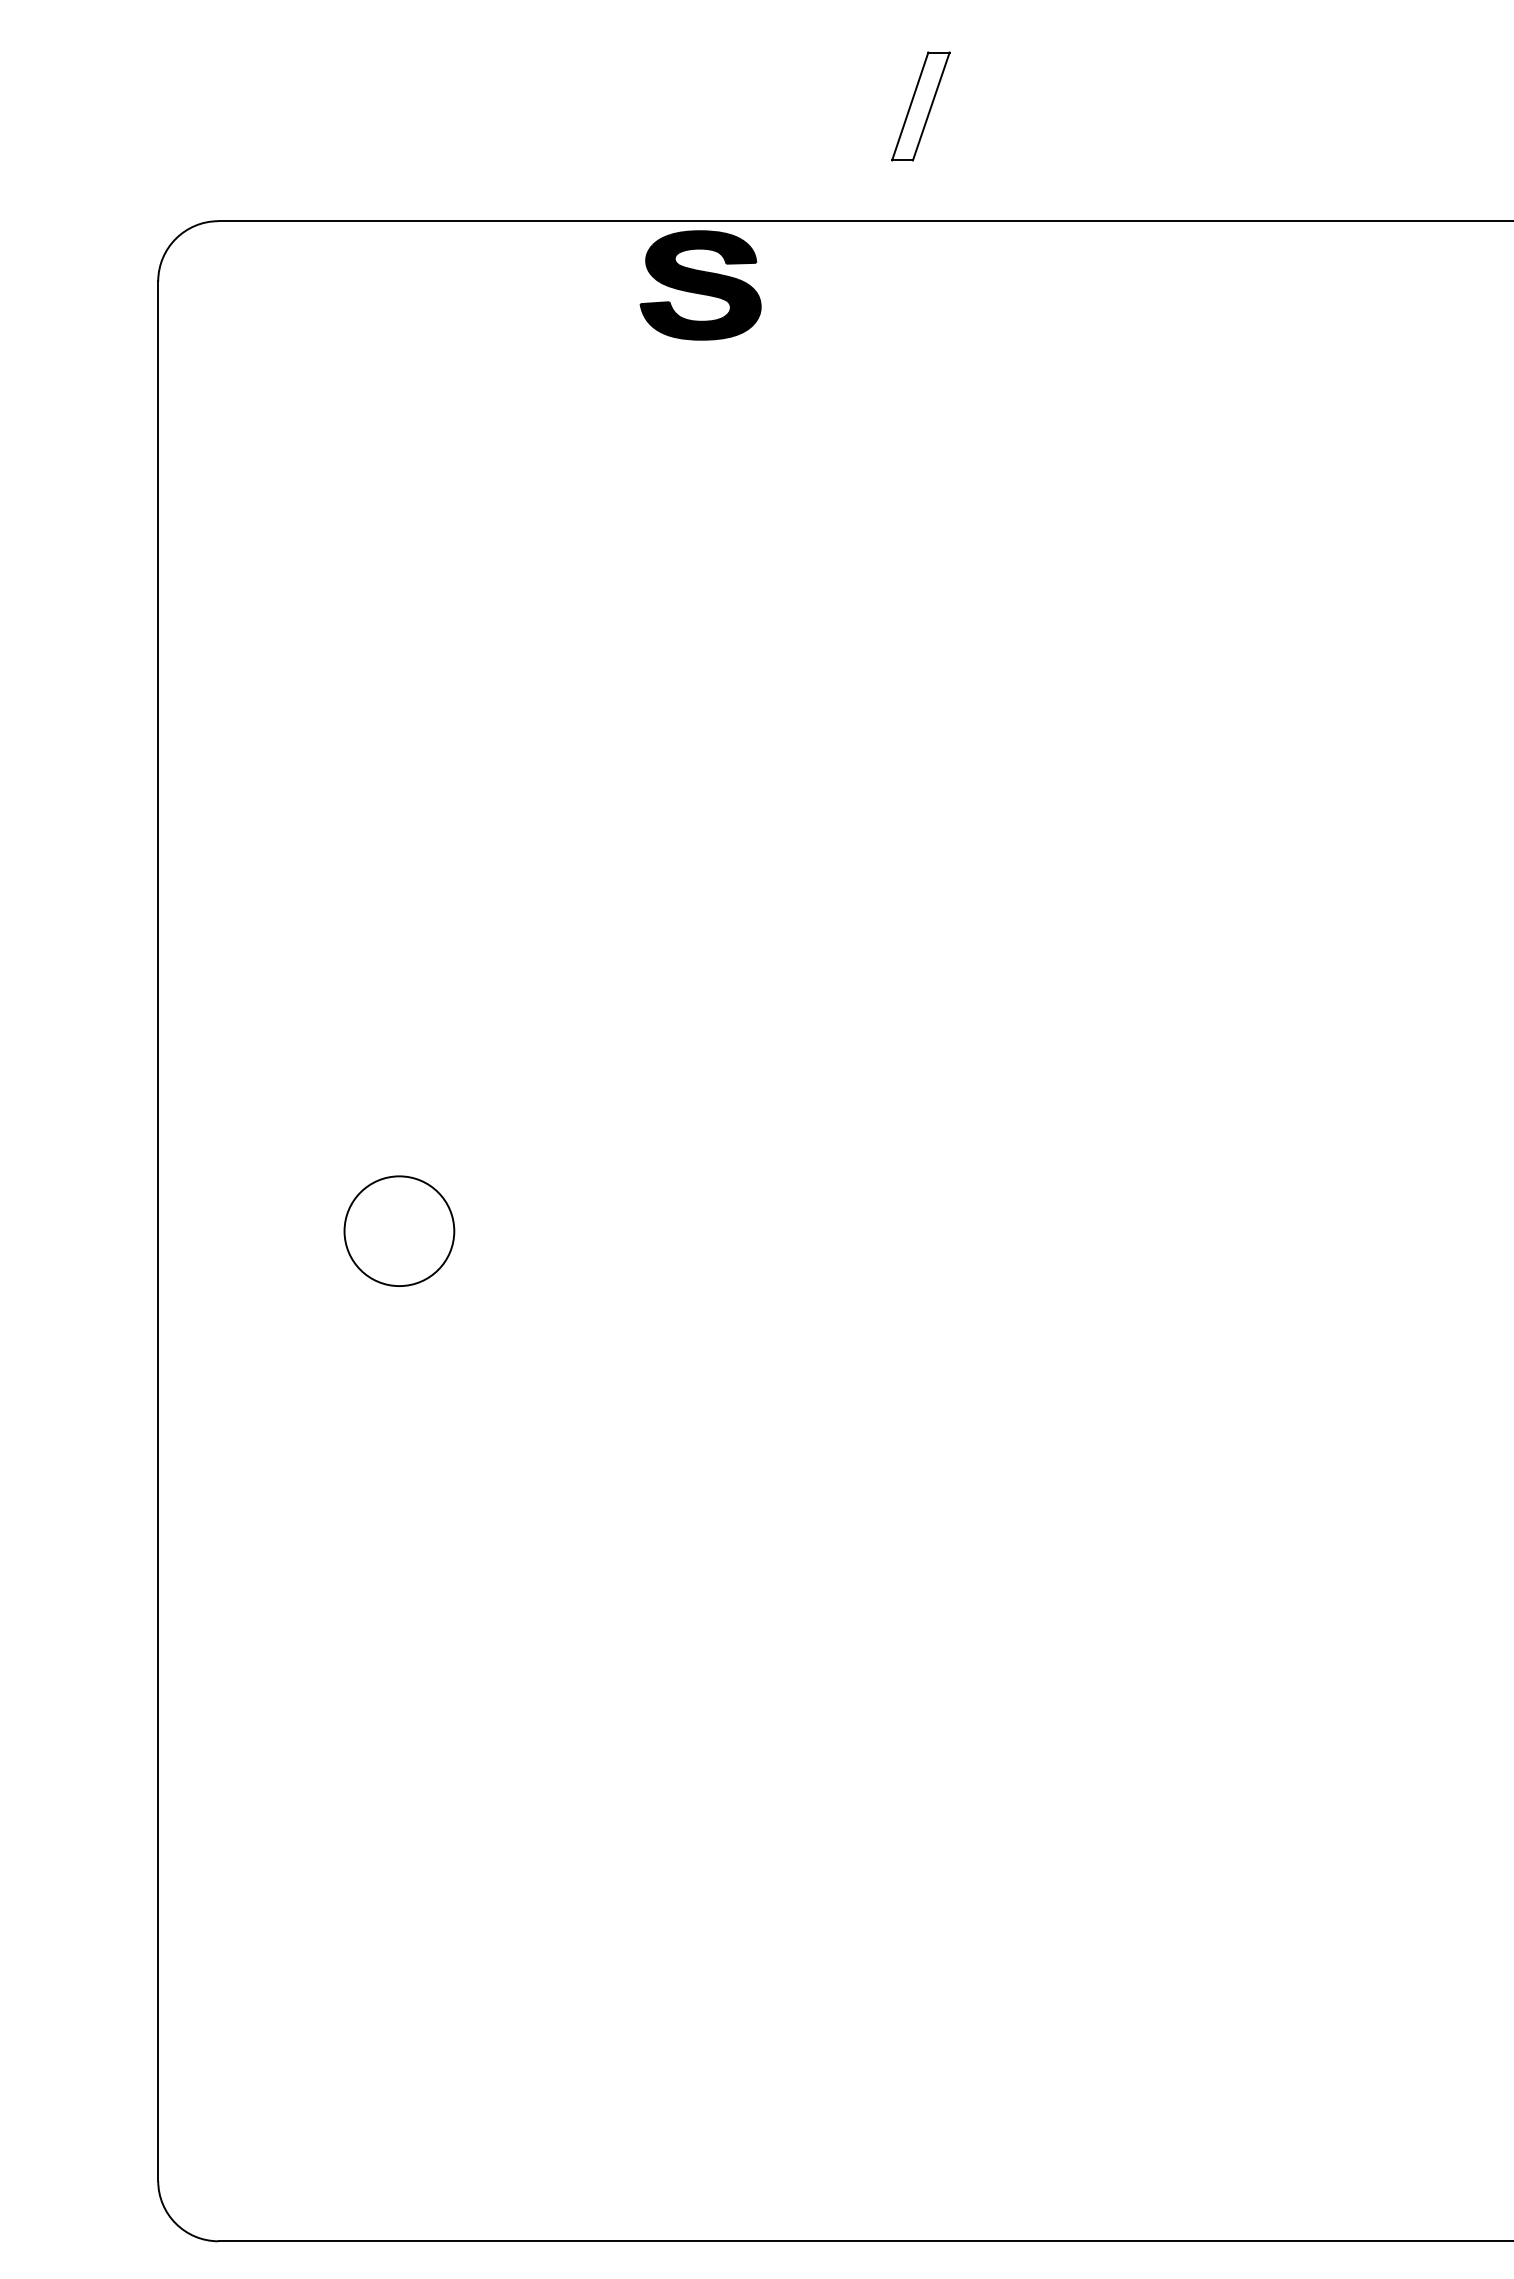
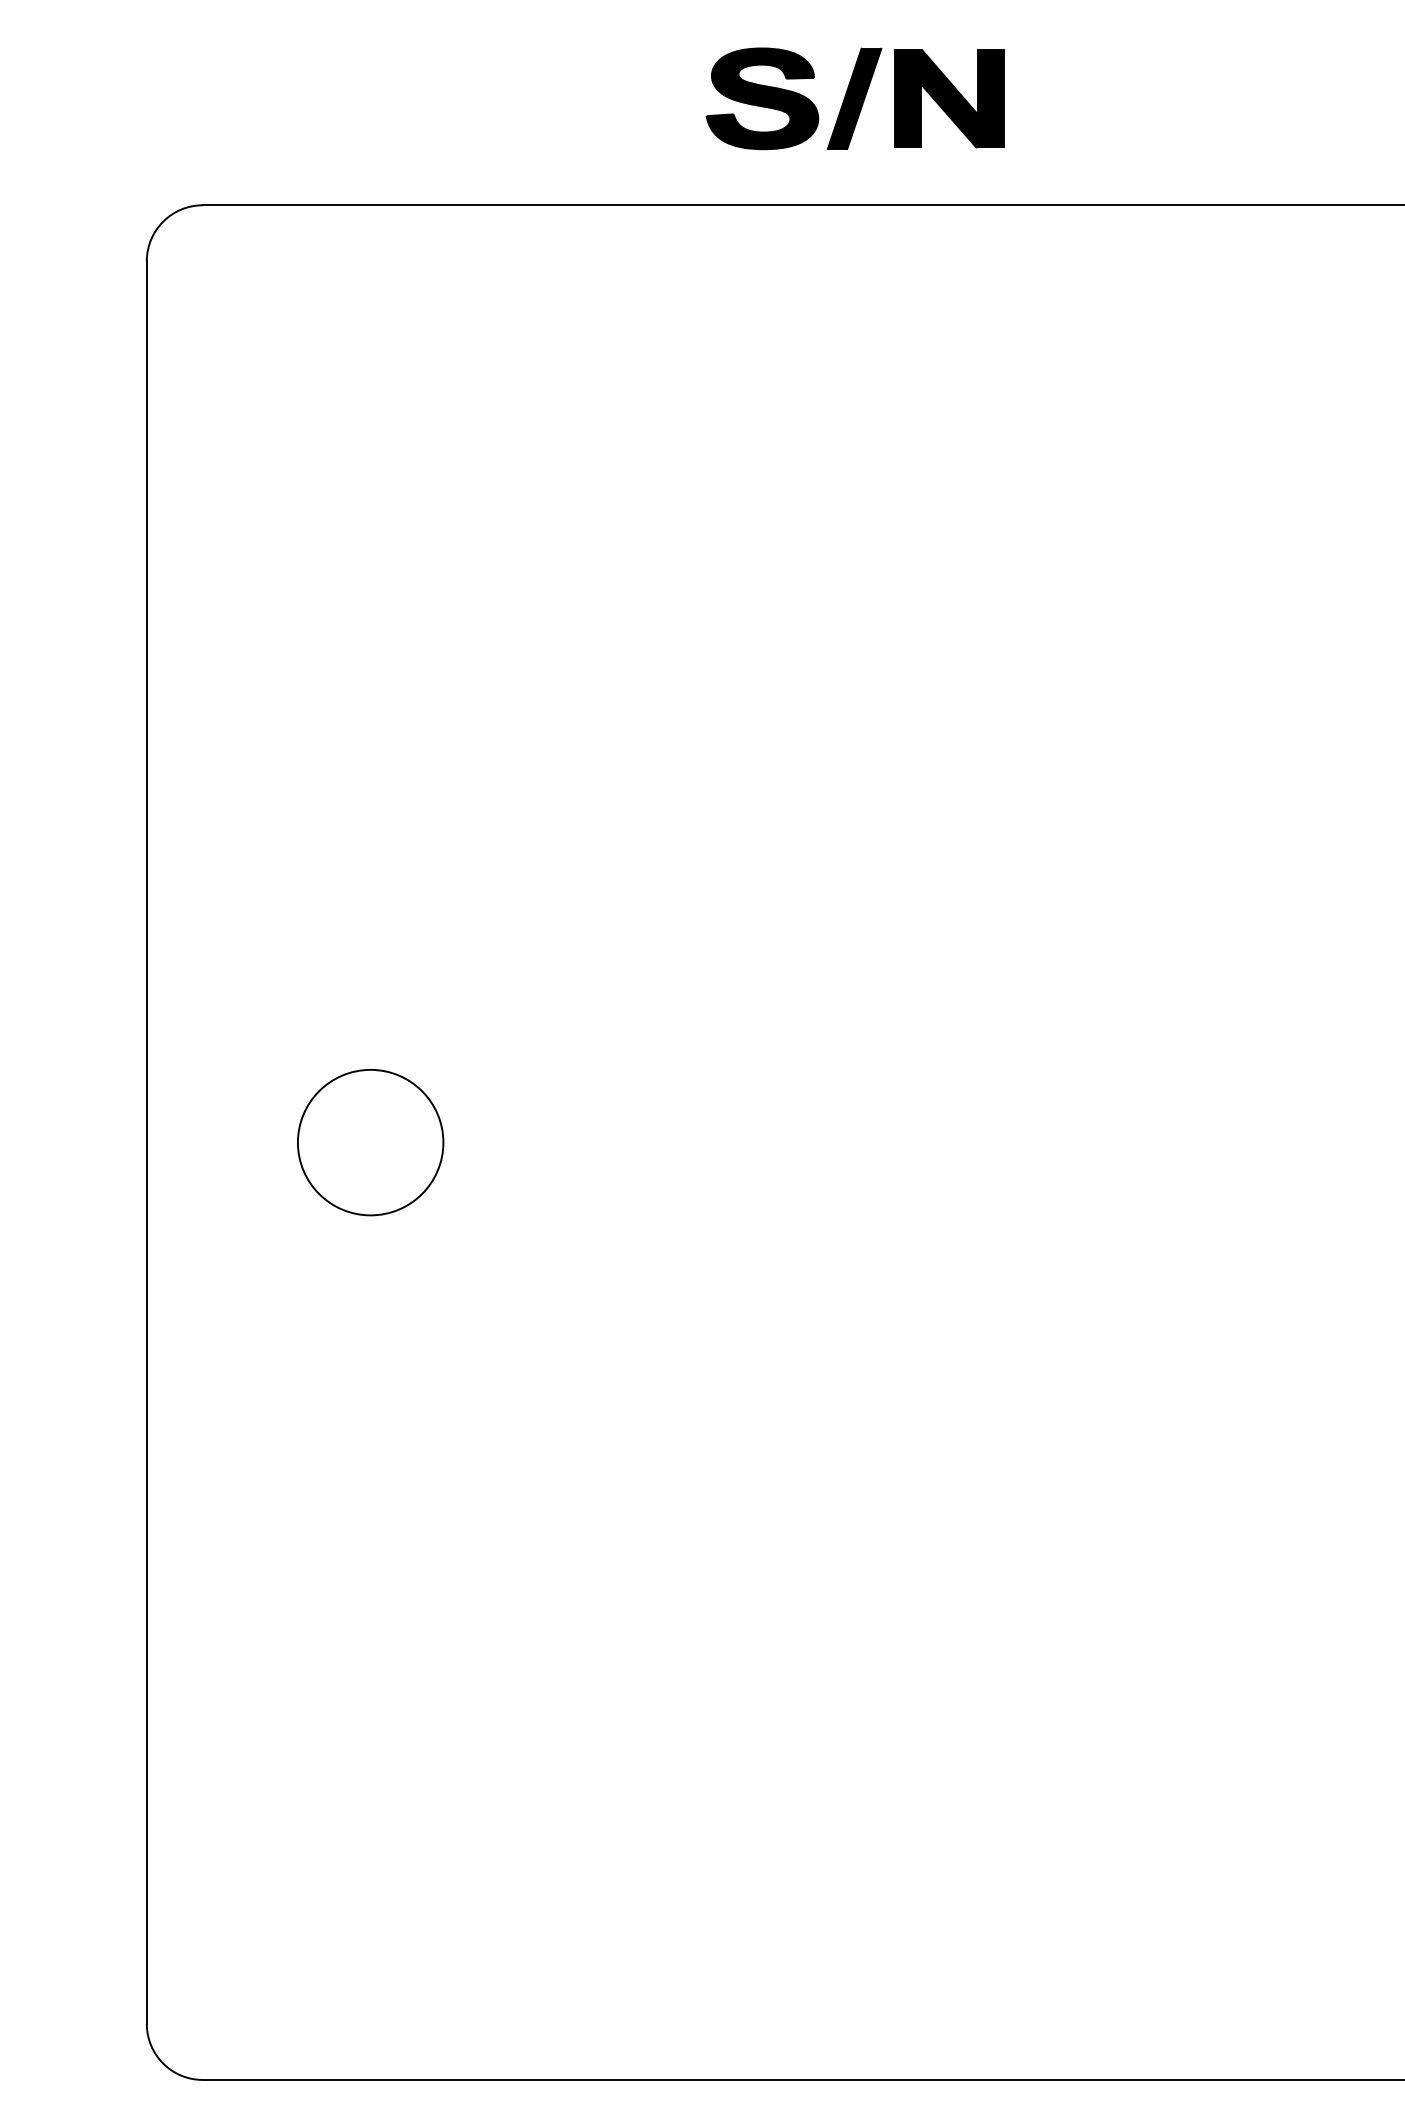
fill: (920, 106) -> (854, 98), added
part: (1023, 106) -> (949, 98), added
part: (700, 285) -> (762, 98), moved
circle: (399, 1230) -> (370, 1141), size x1.43

